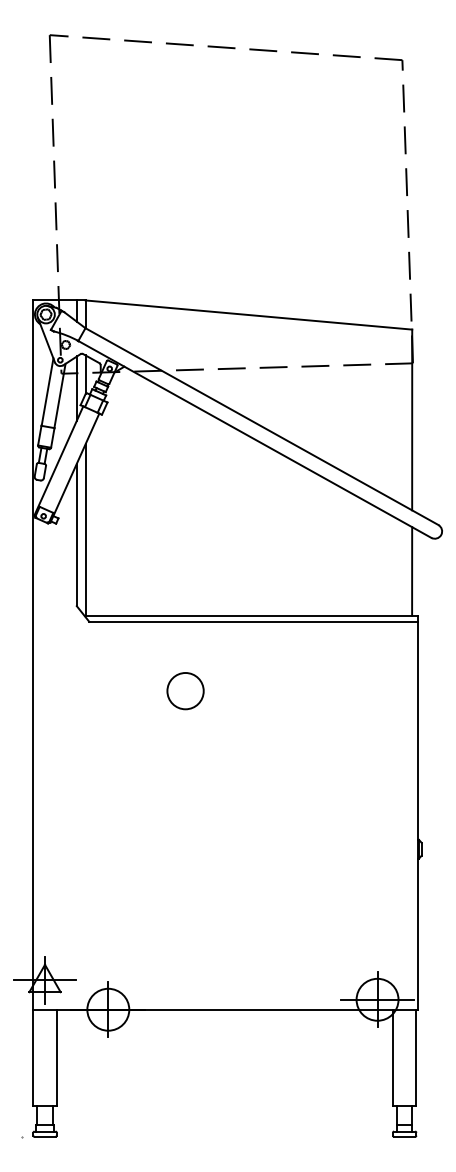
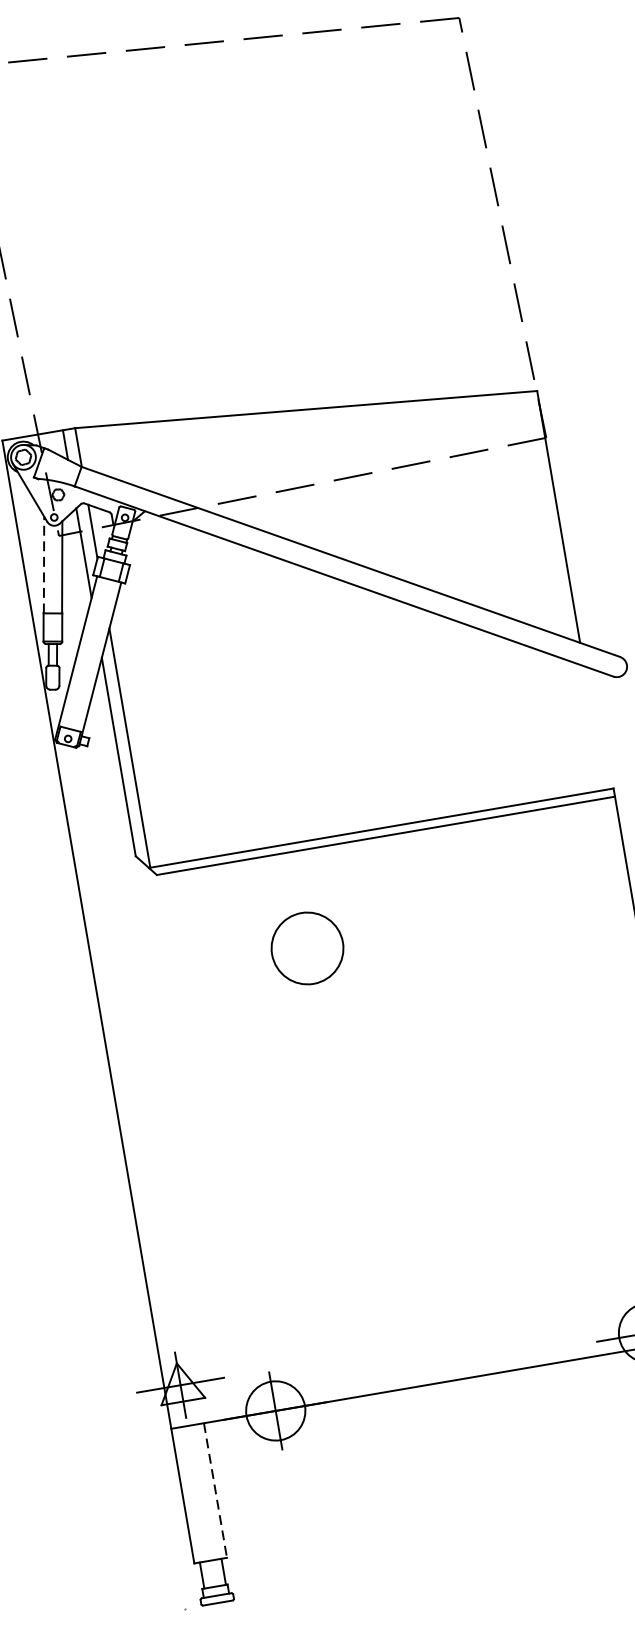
line: (47, 391) -> (43, 564), solid -> dashed
line: (412, 571) -> (595, 727), removed
circle: (185, 691) -> (307, 949), size x1.4
line: (56, 1058) -> (215, 1491), solid -> dashed

